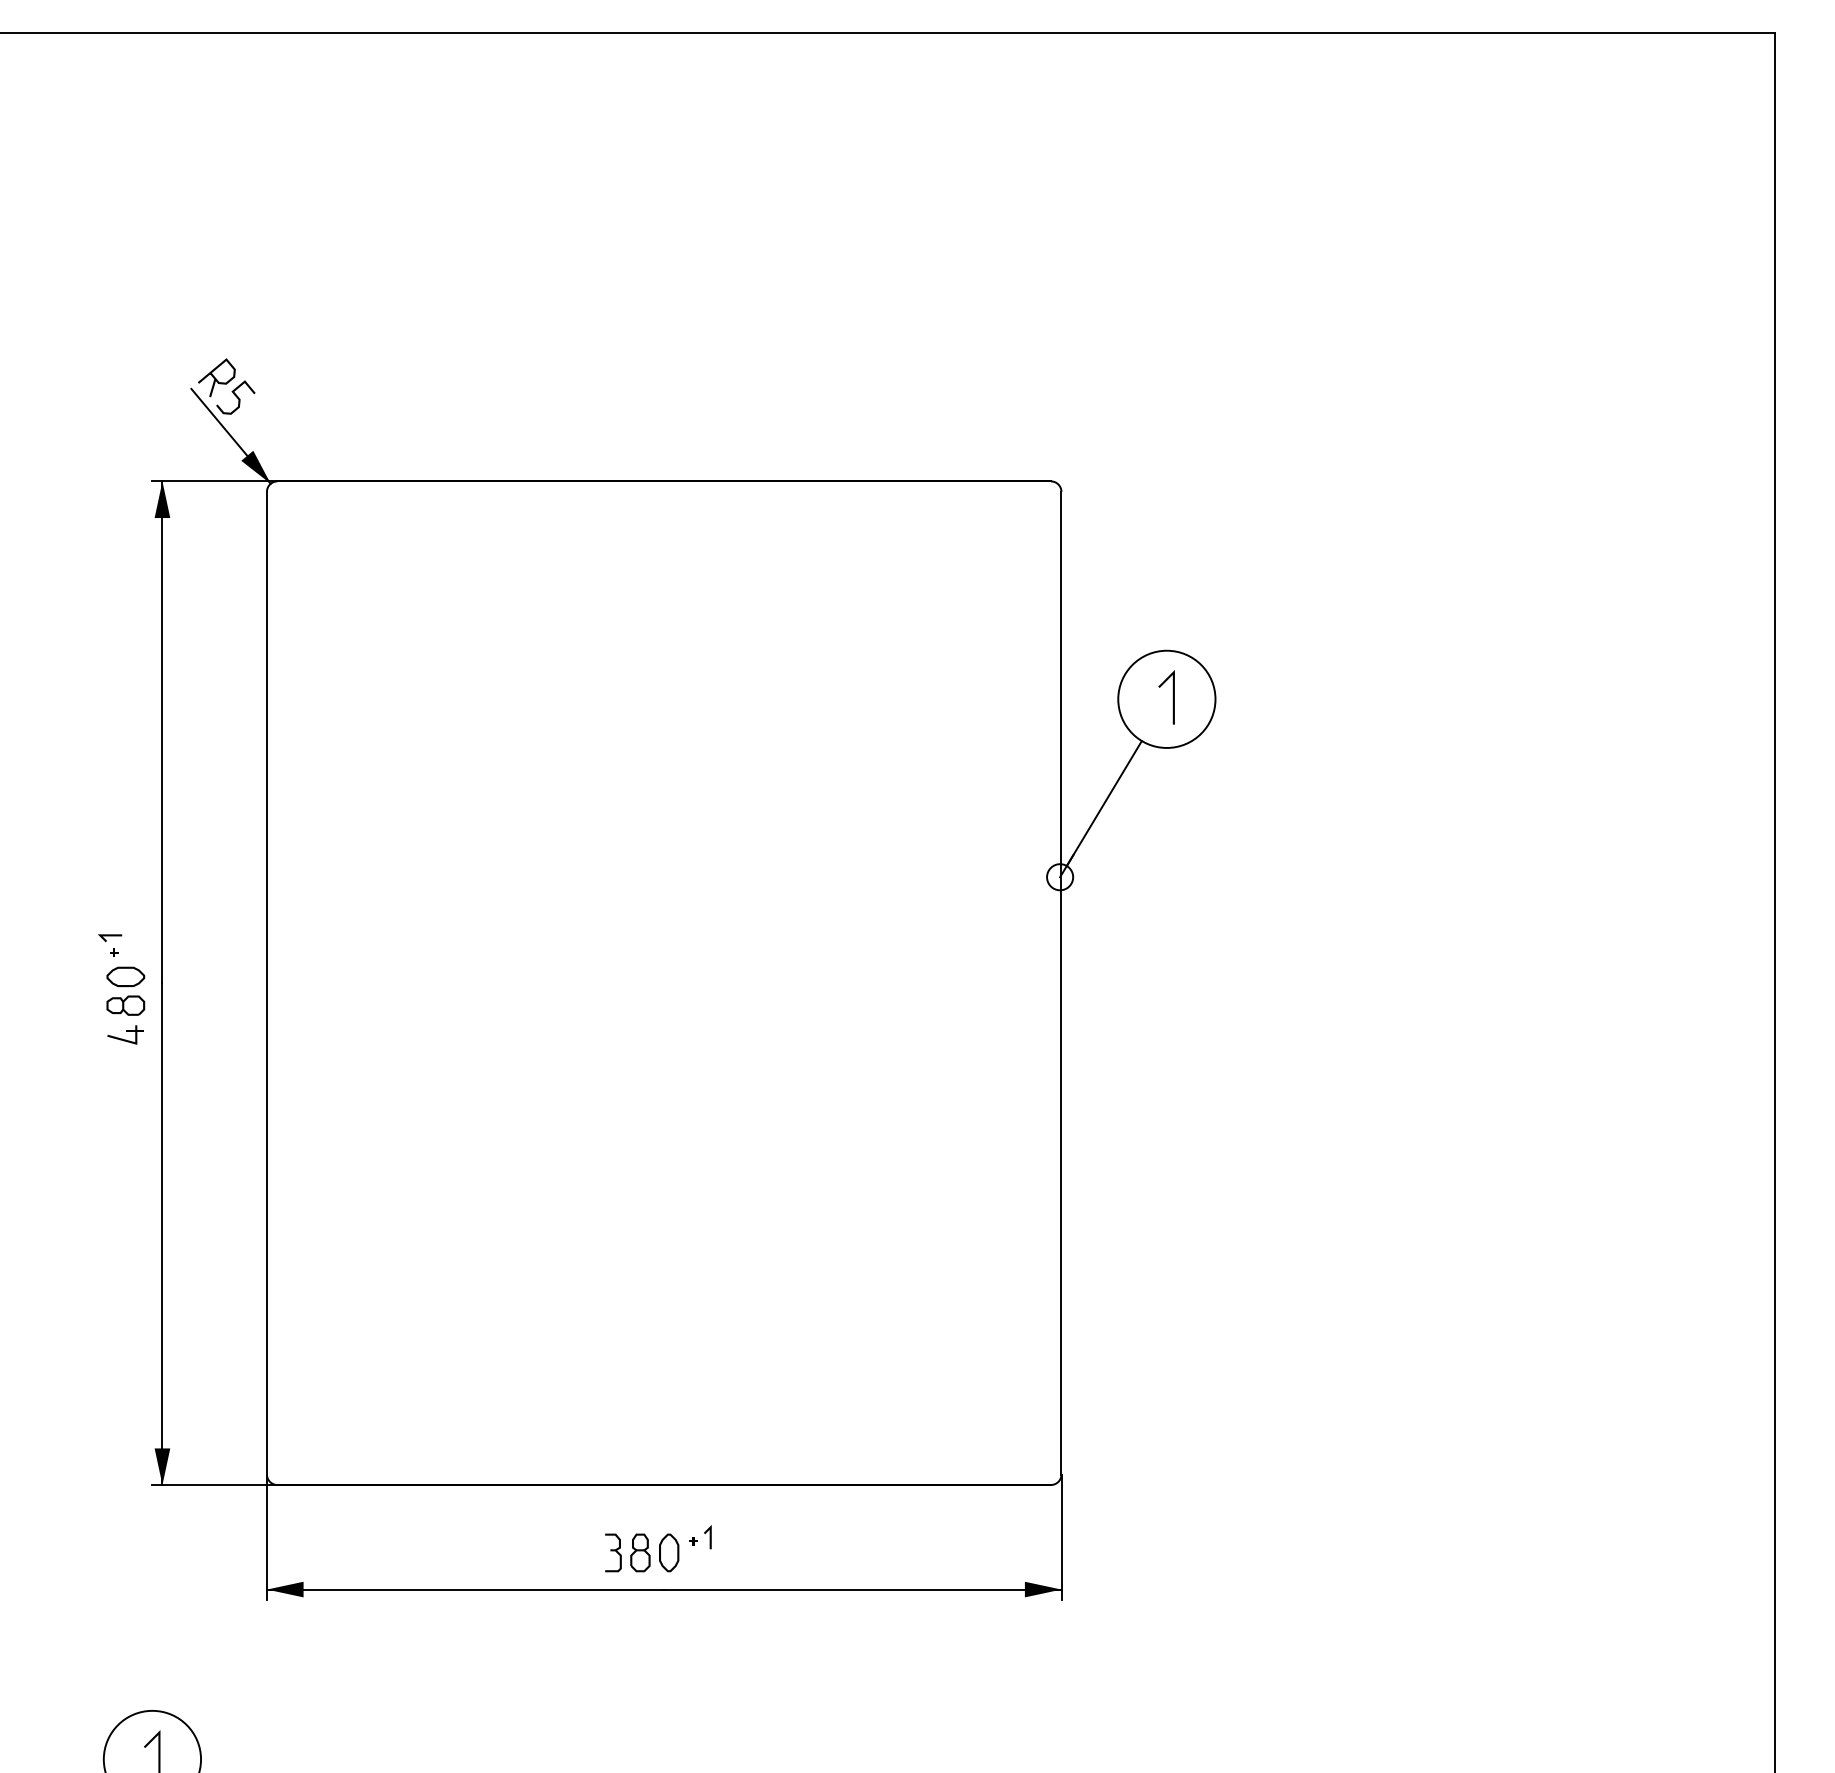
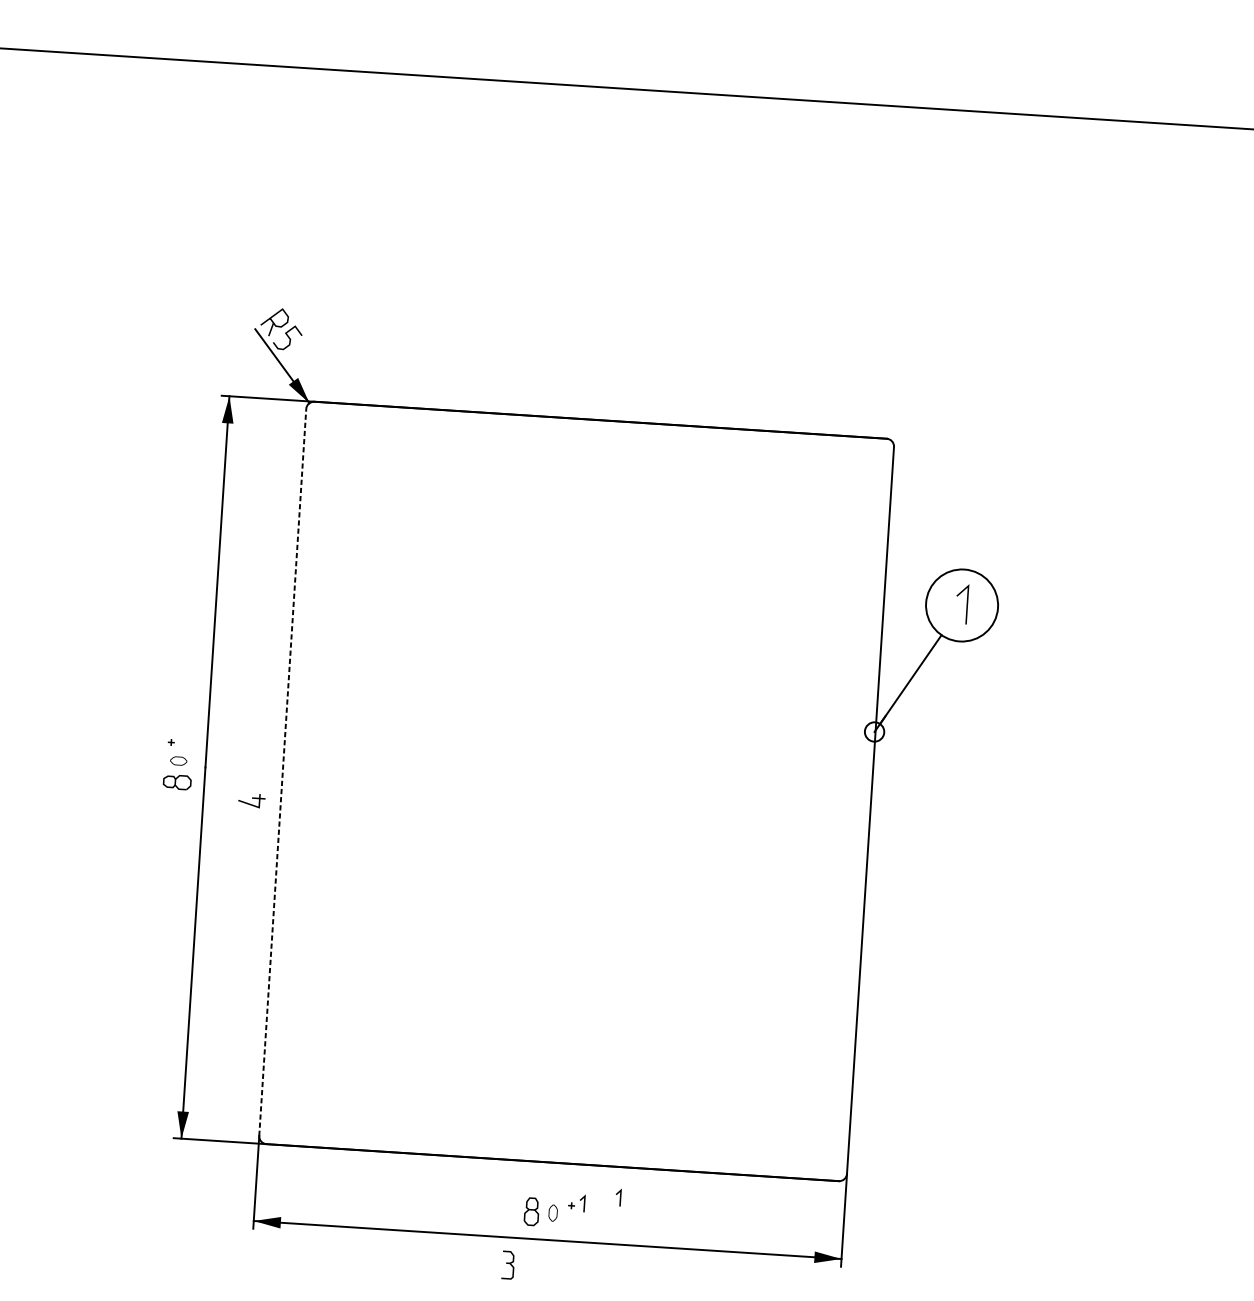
line: (110, 936) -> (169, 730), removed
part: (125, 976) -> (178, 760), size x0.6
line: (266, 982) -> (282, 771), solid -> dashed
part: (125, 1034) -> (251, 800), moved
line: (757, 1526) -> (619, 1197), added
part: (613, 1552) -> (508, 1264), moved
part: (669, 1552) -> (553, 1212), size x0.6

